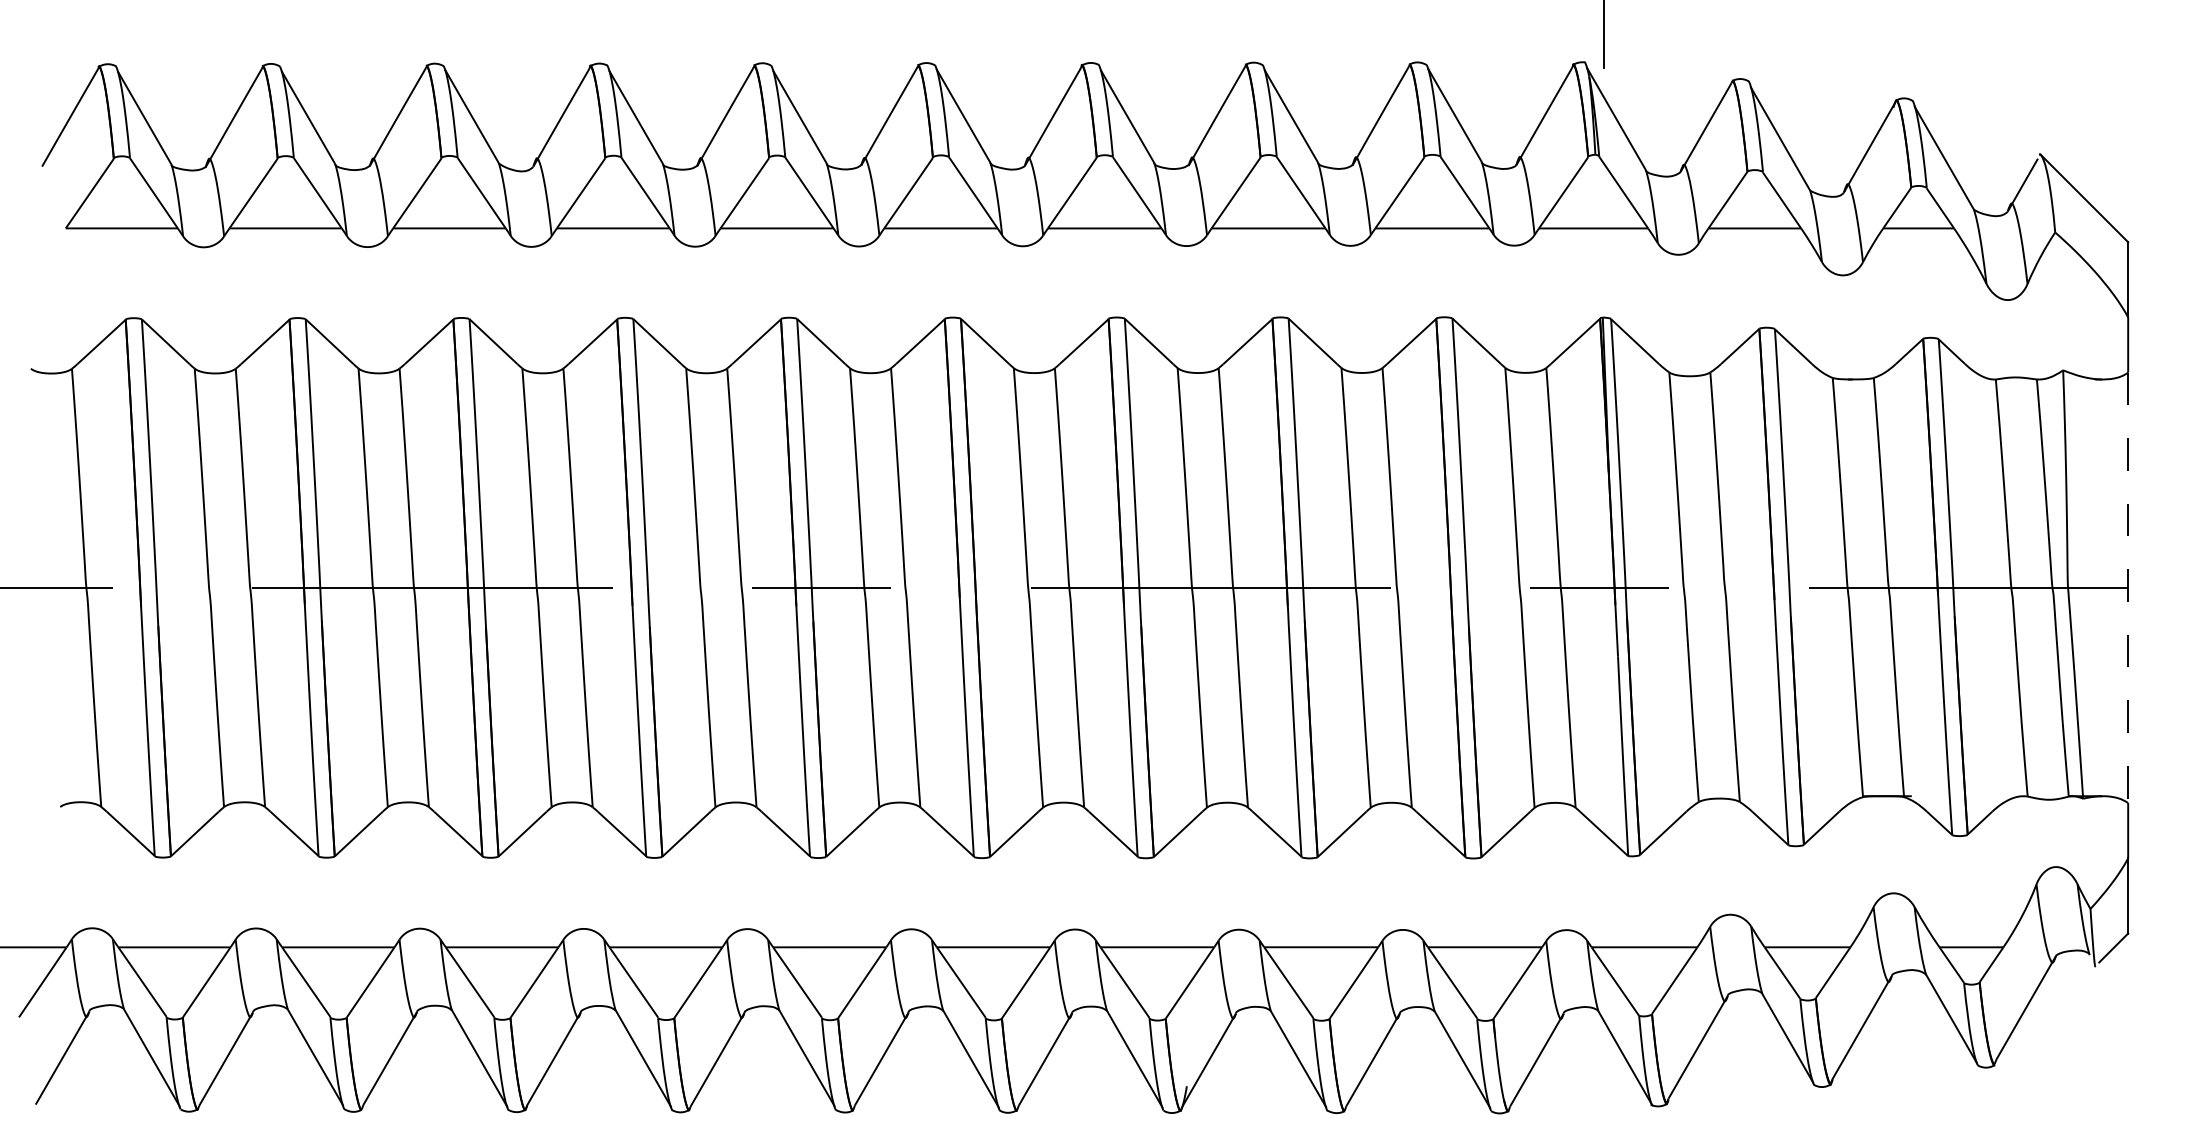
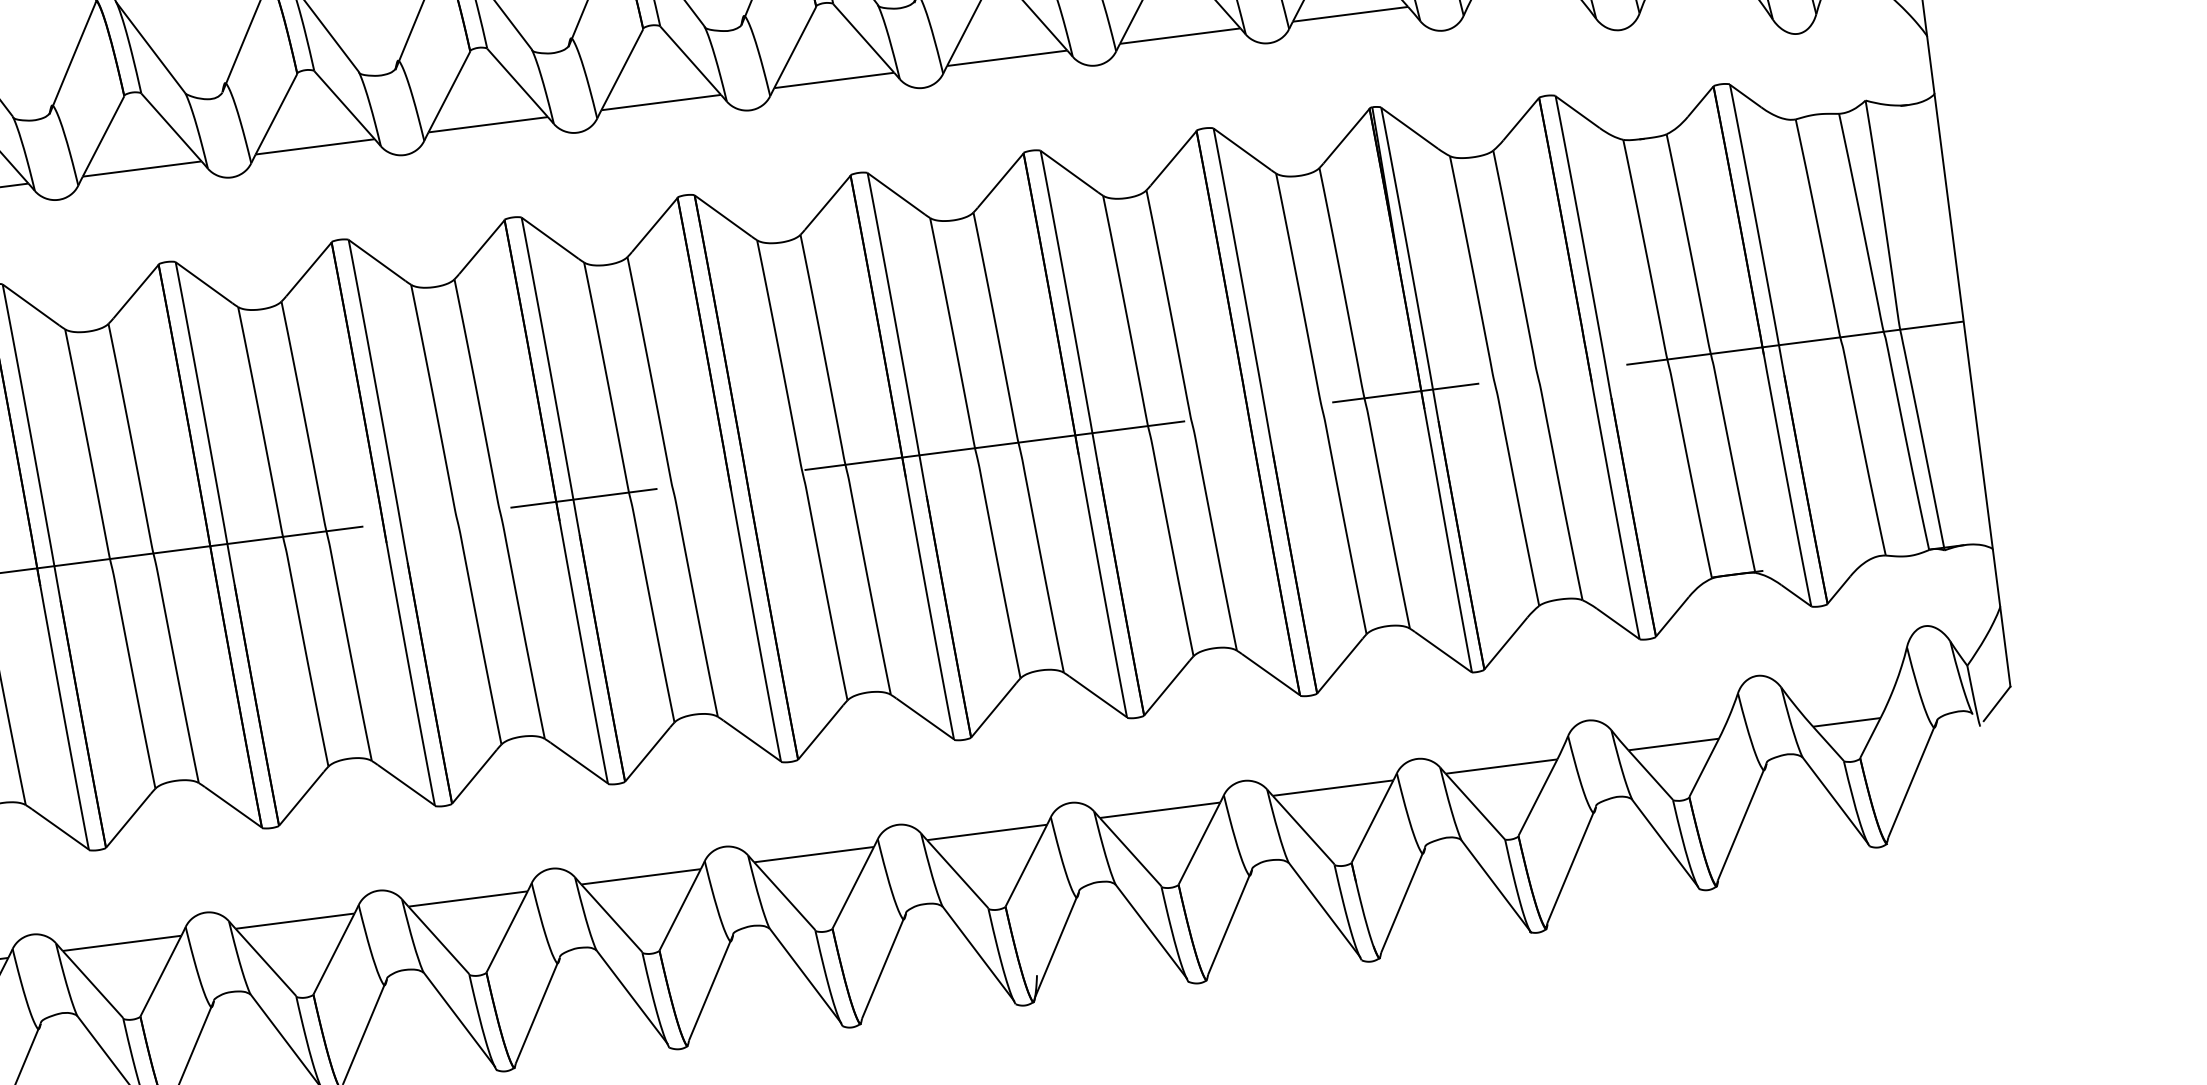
line: (2128, 588) -> (1964, 322), dashed -> solid

